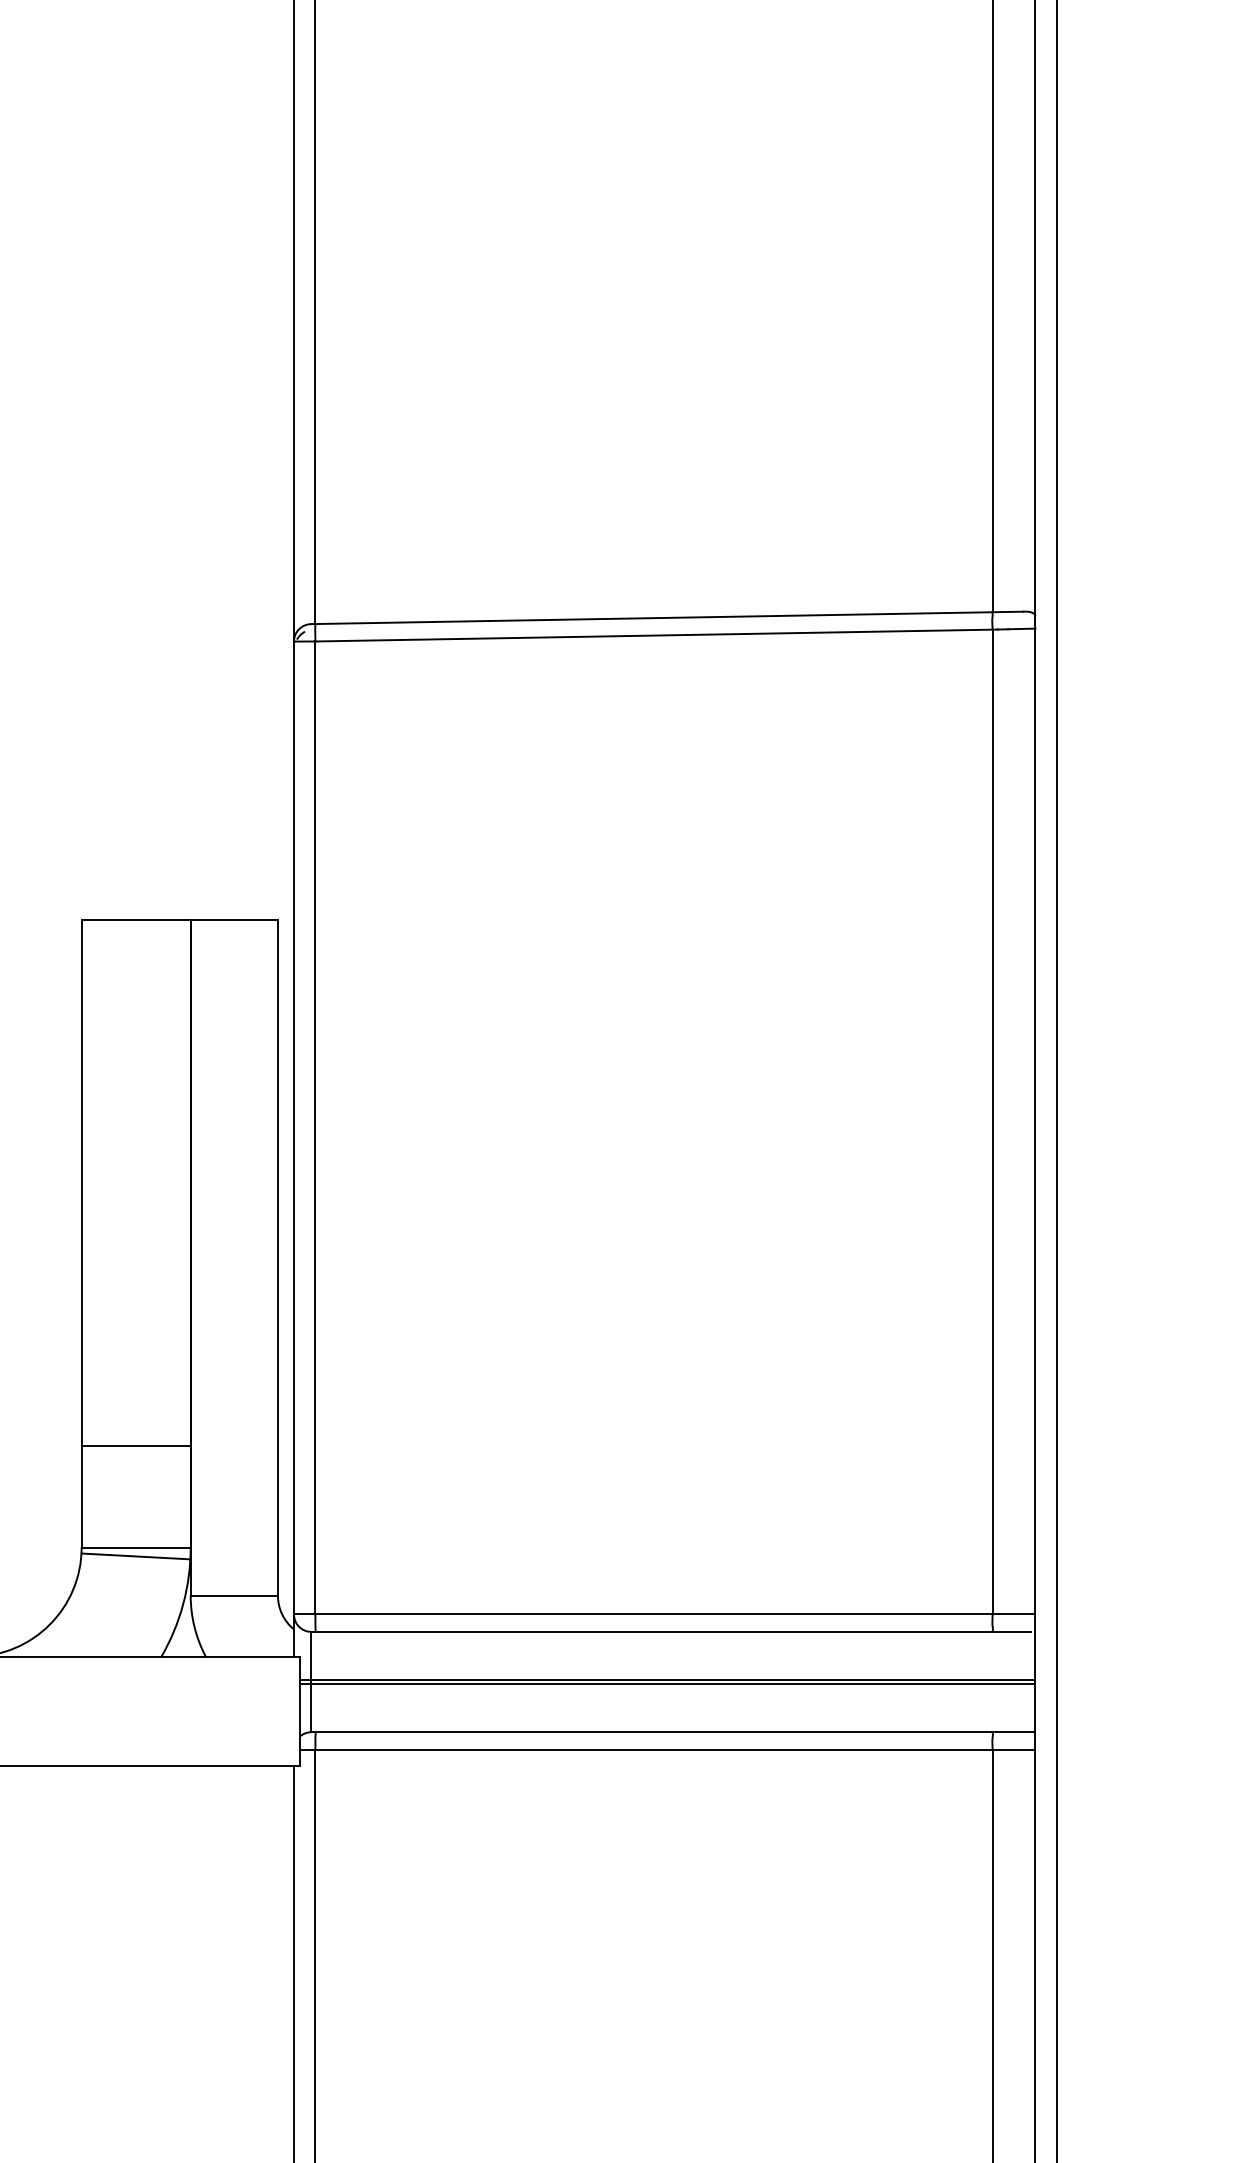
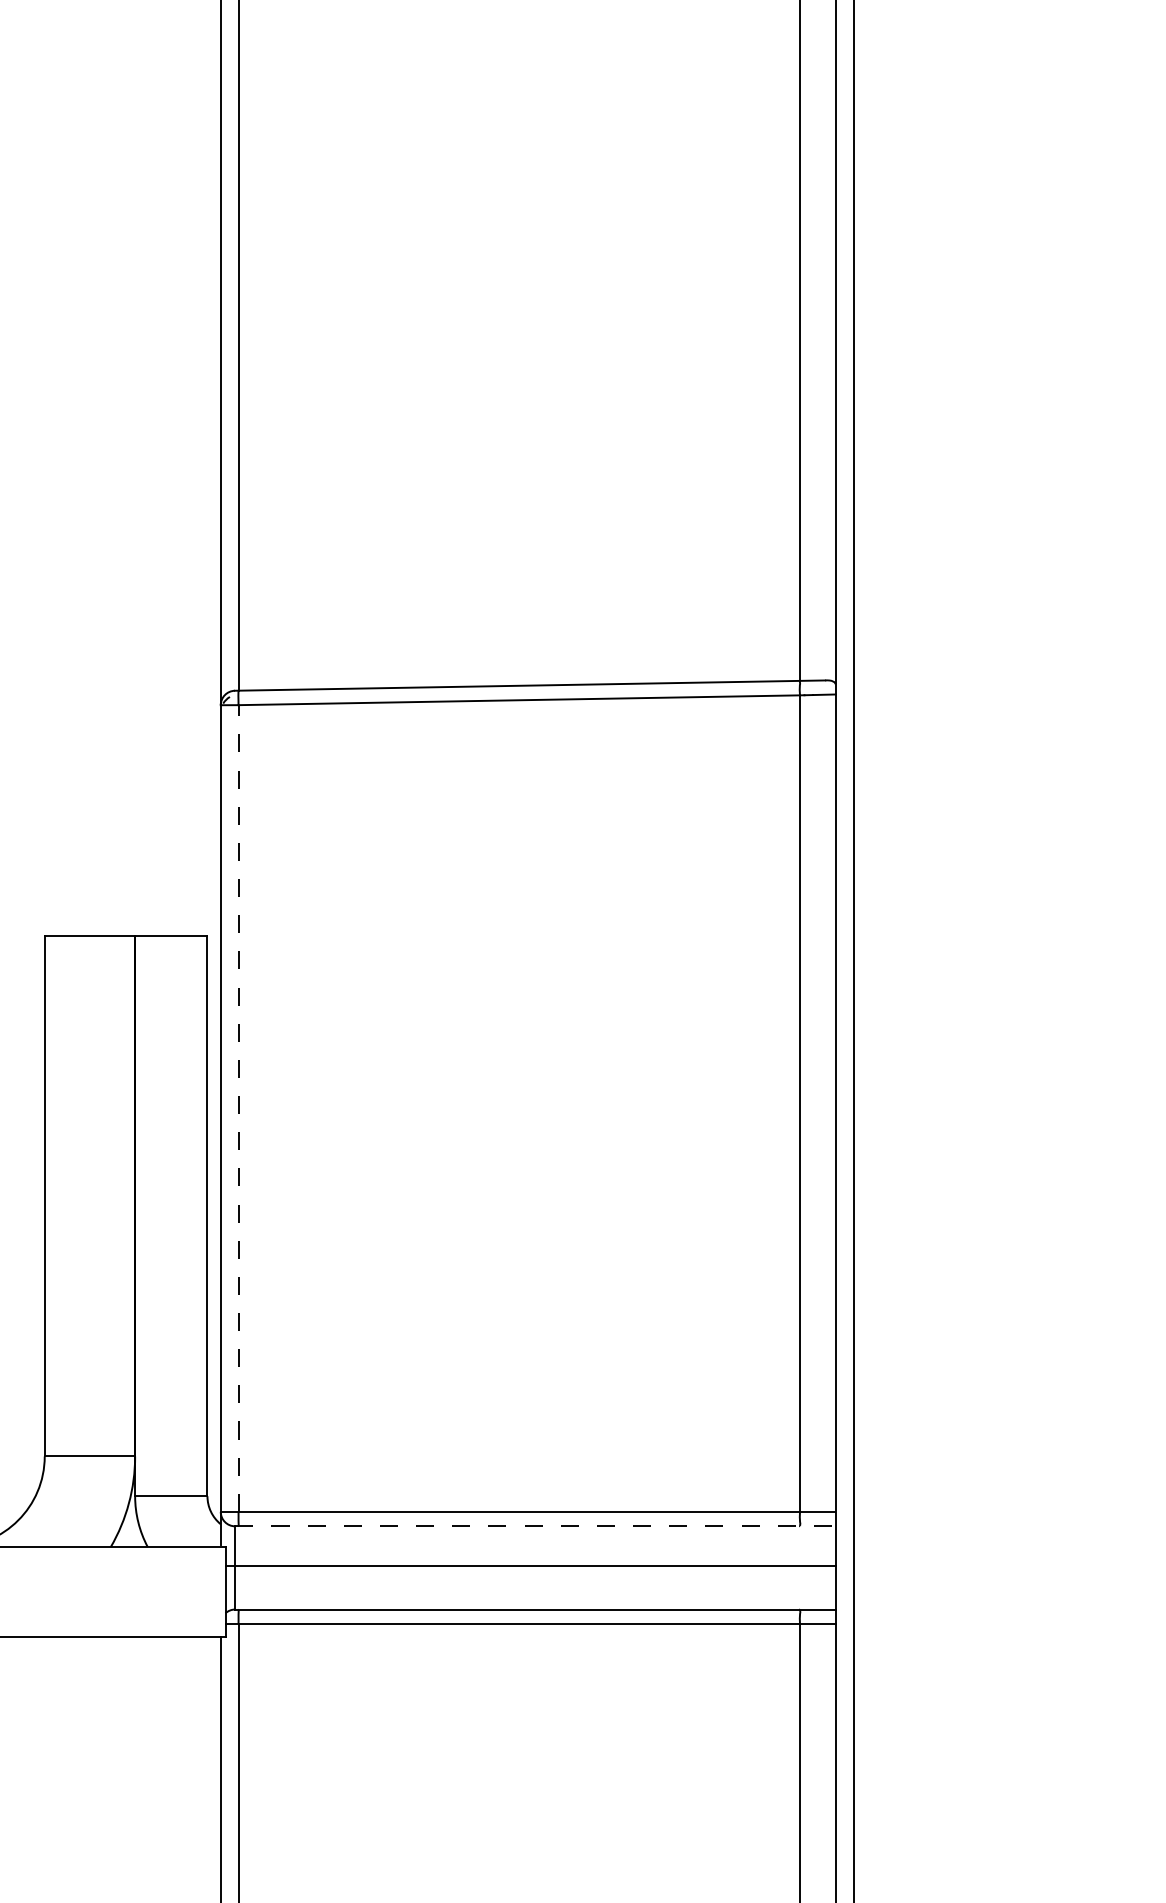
line: (315, 1127) -> (238, 1108), solid -> dashed
line: (135, 1446) -> (89, 1372), removed
line: (135, 1556) -> (89, 1463), removed
line: (672, 1632) -> (534, 1526), solid -> dashed
line: (667, 1683) -> (530, 1569), removed

